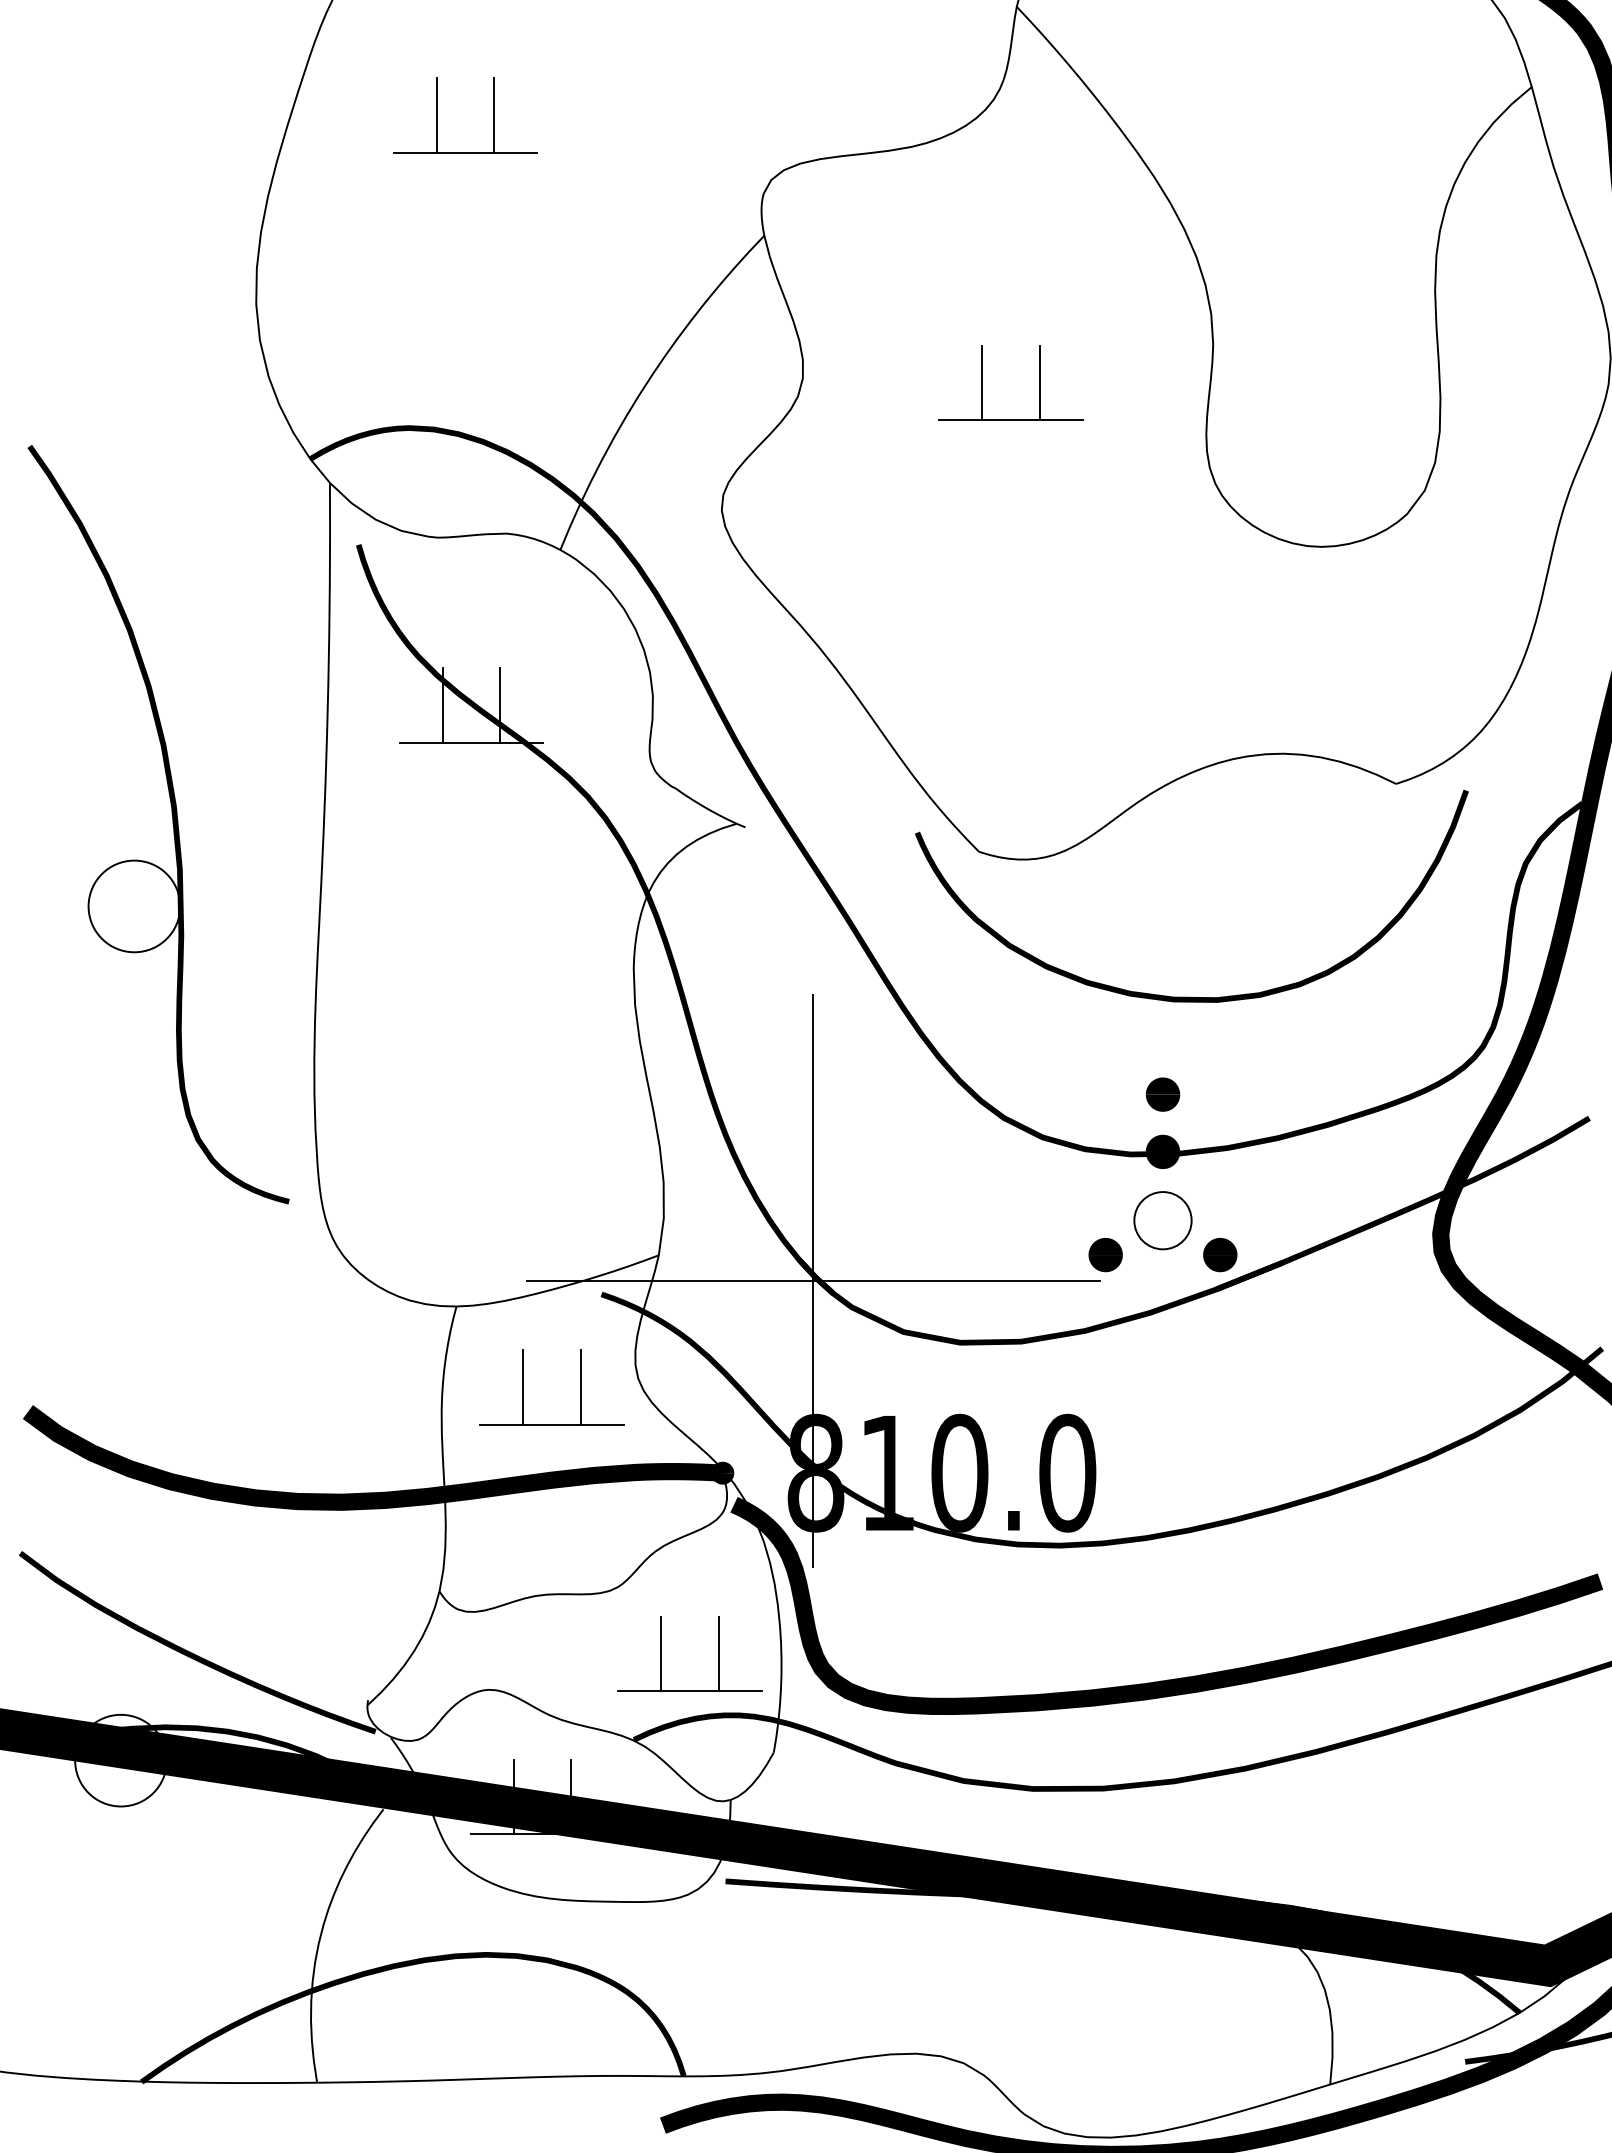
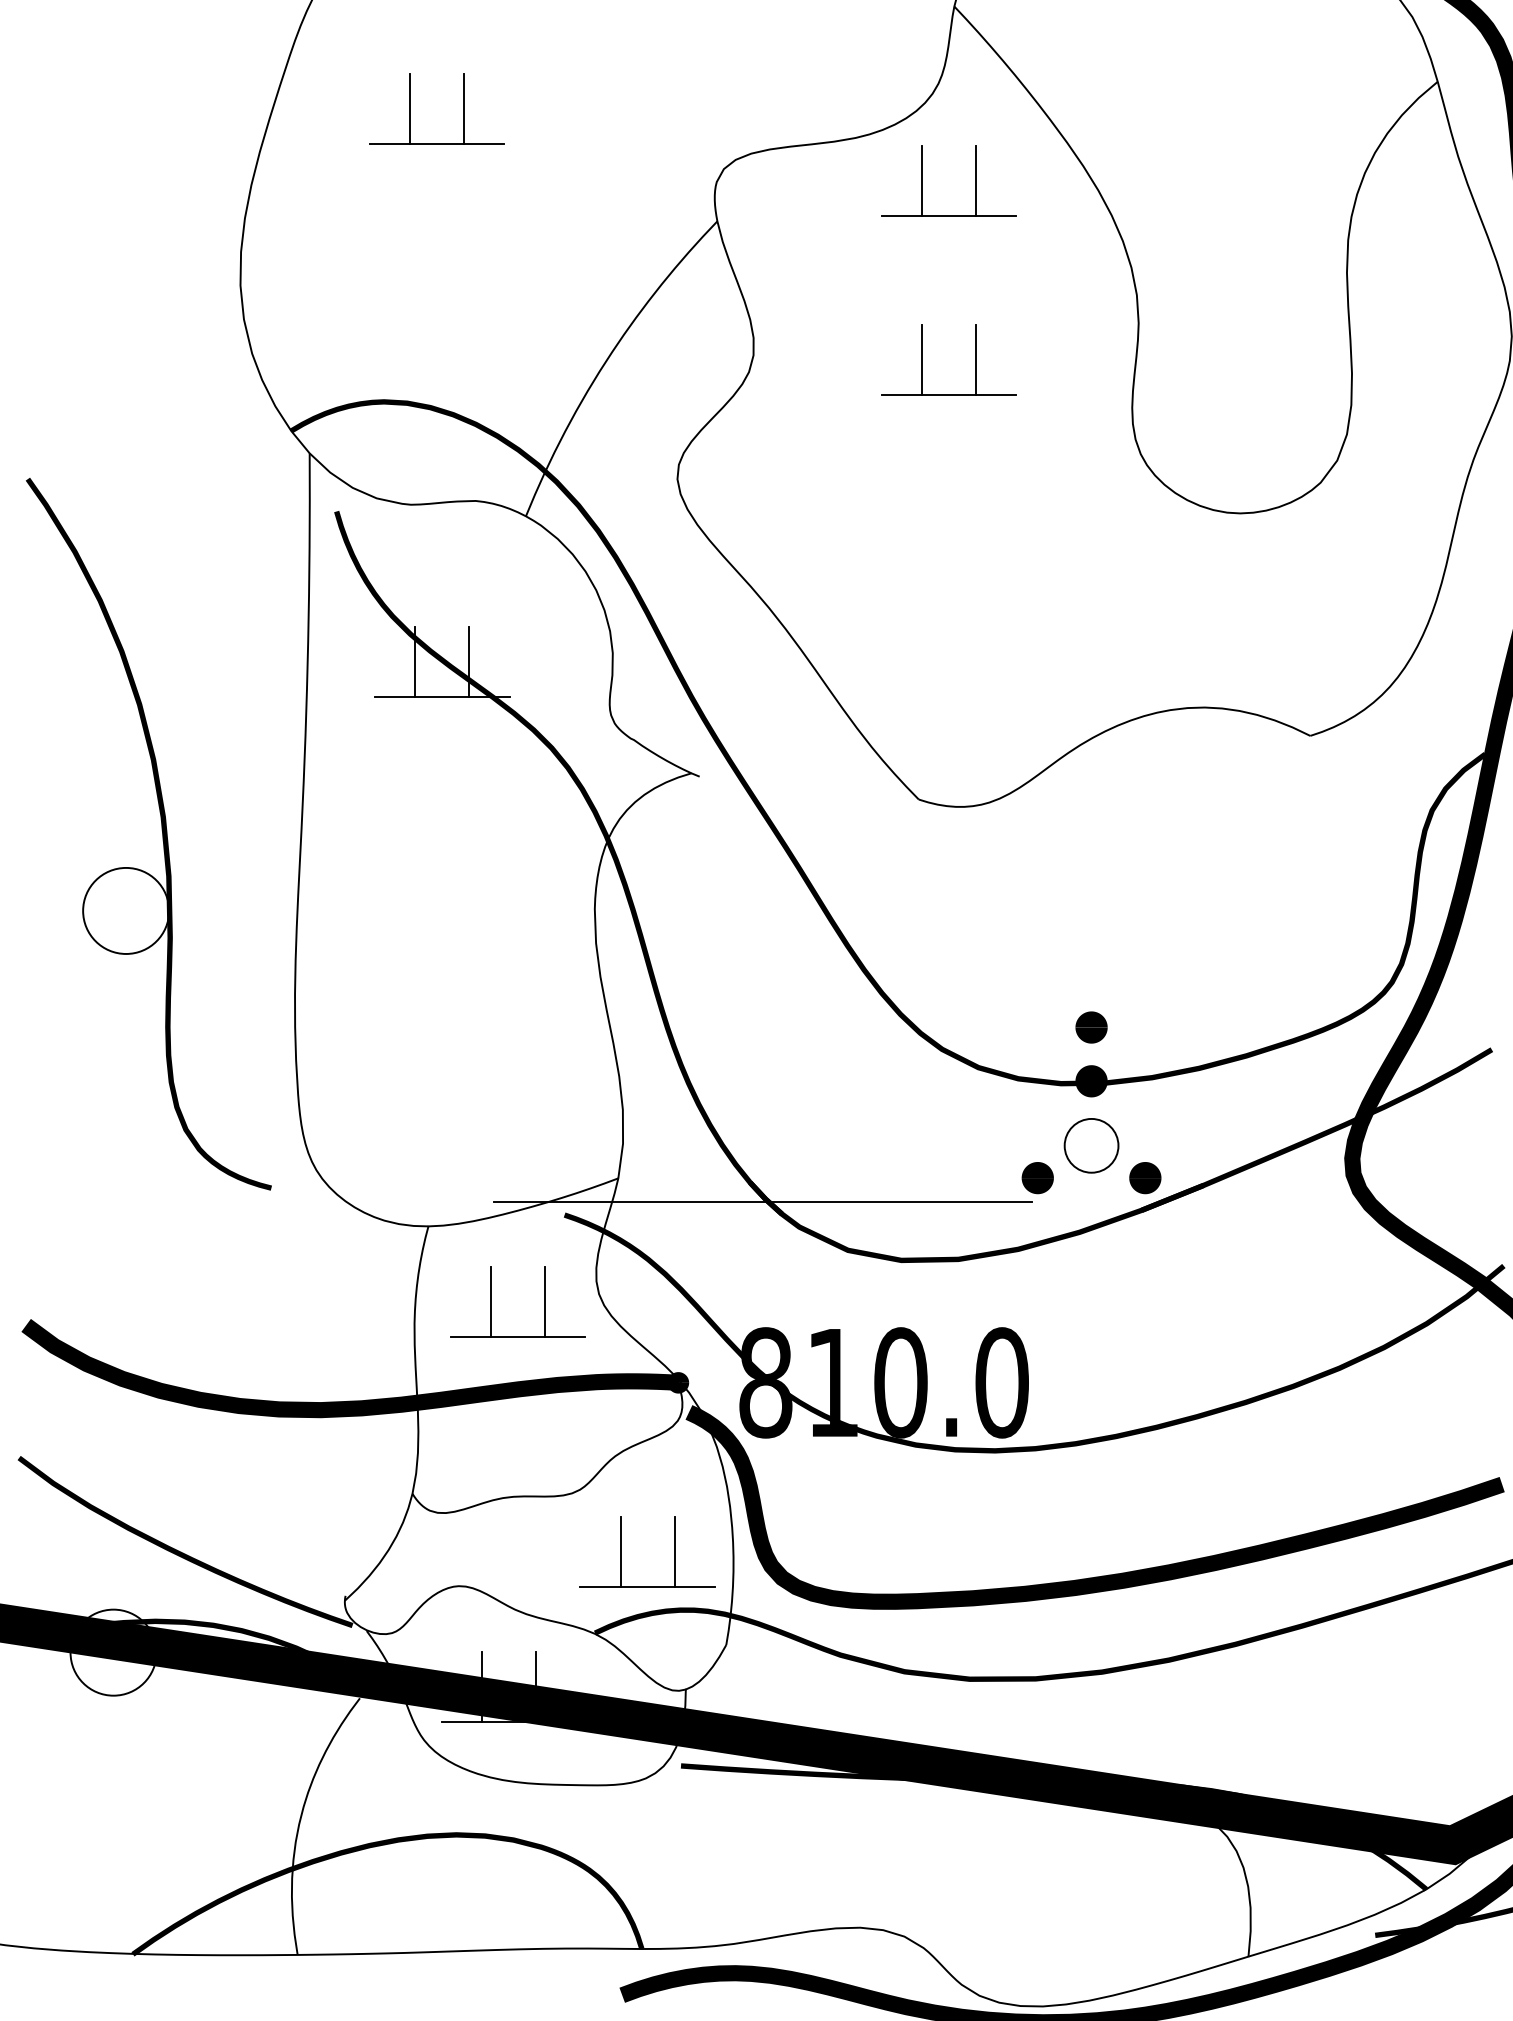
part: (982, 192) -> (922, 180), added
part: (172, 824) -> (161, 834), moved
curve: (1189, 996) -> (1116, 935), removed
line: (813, 1280) -> (763, 1201), removed

